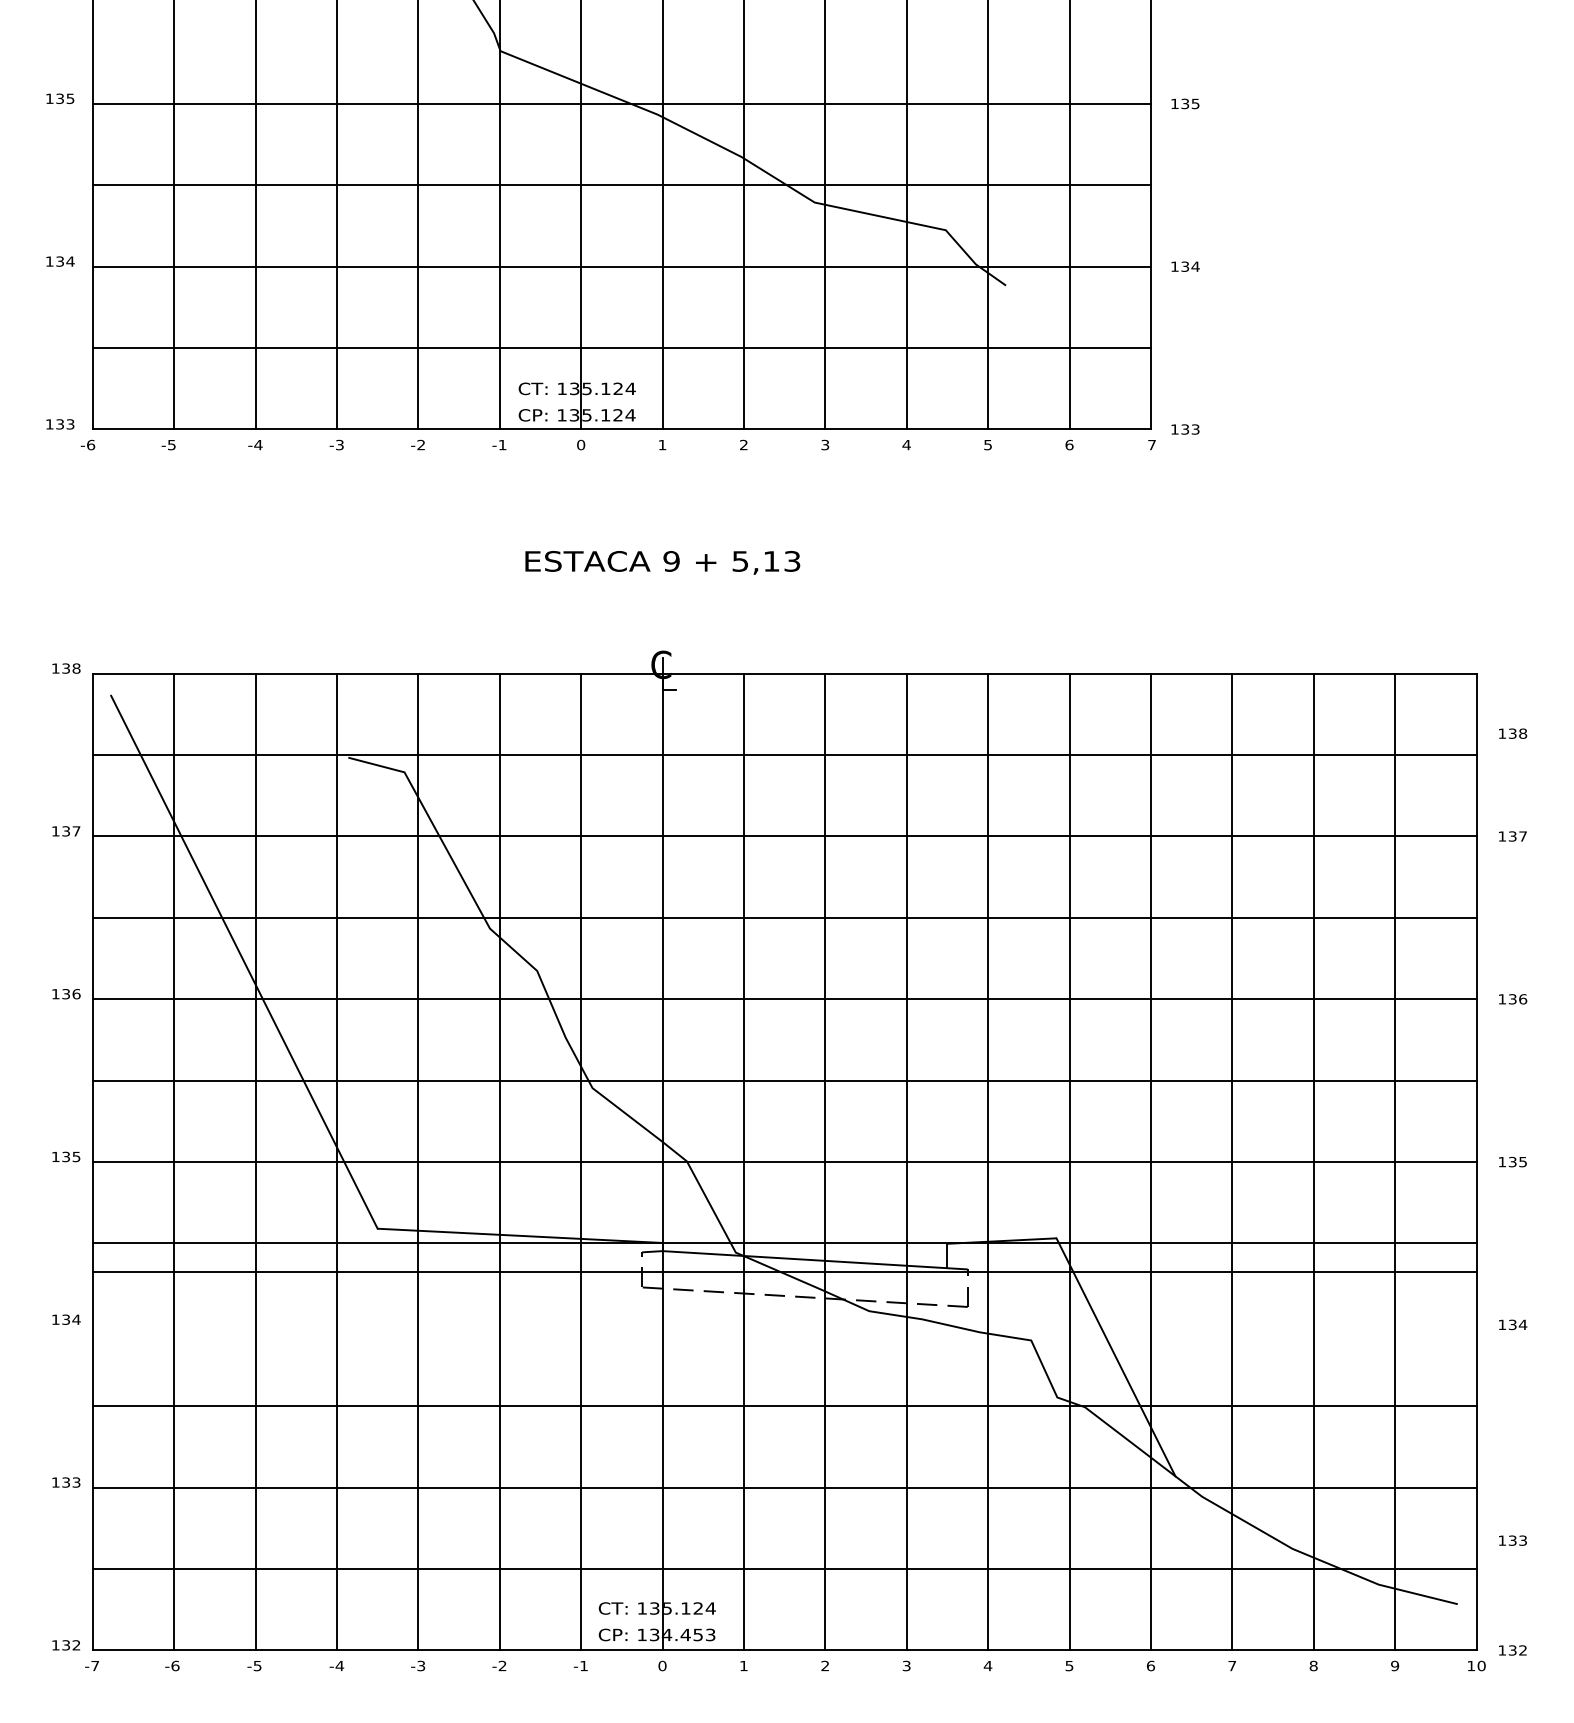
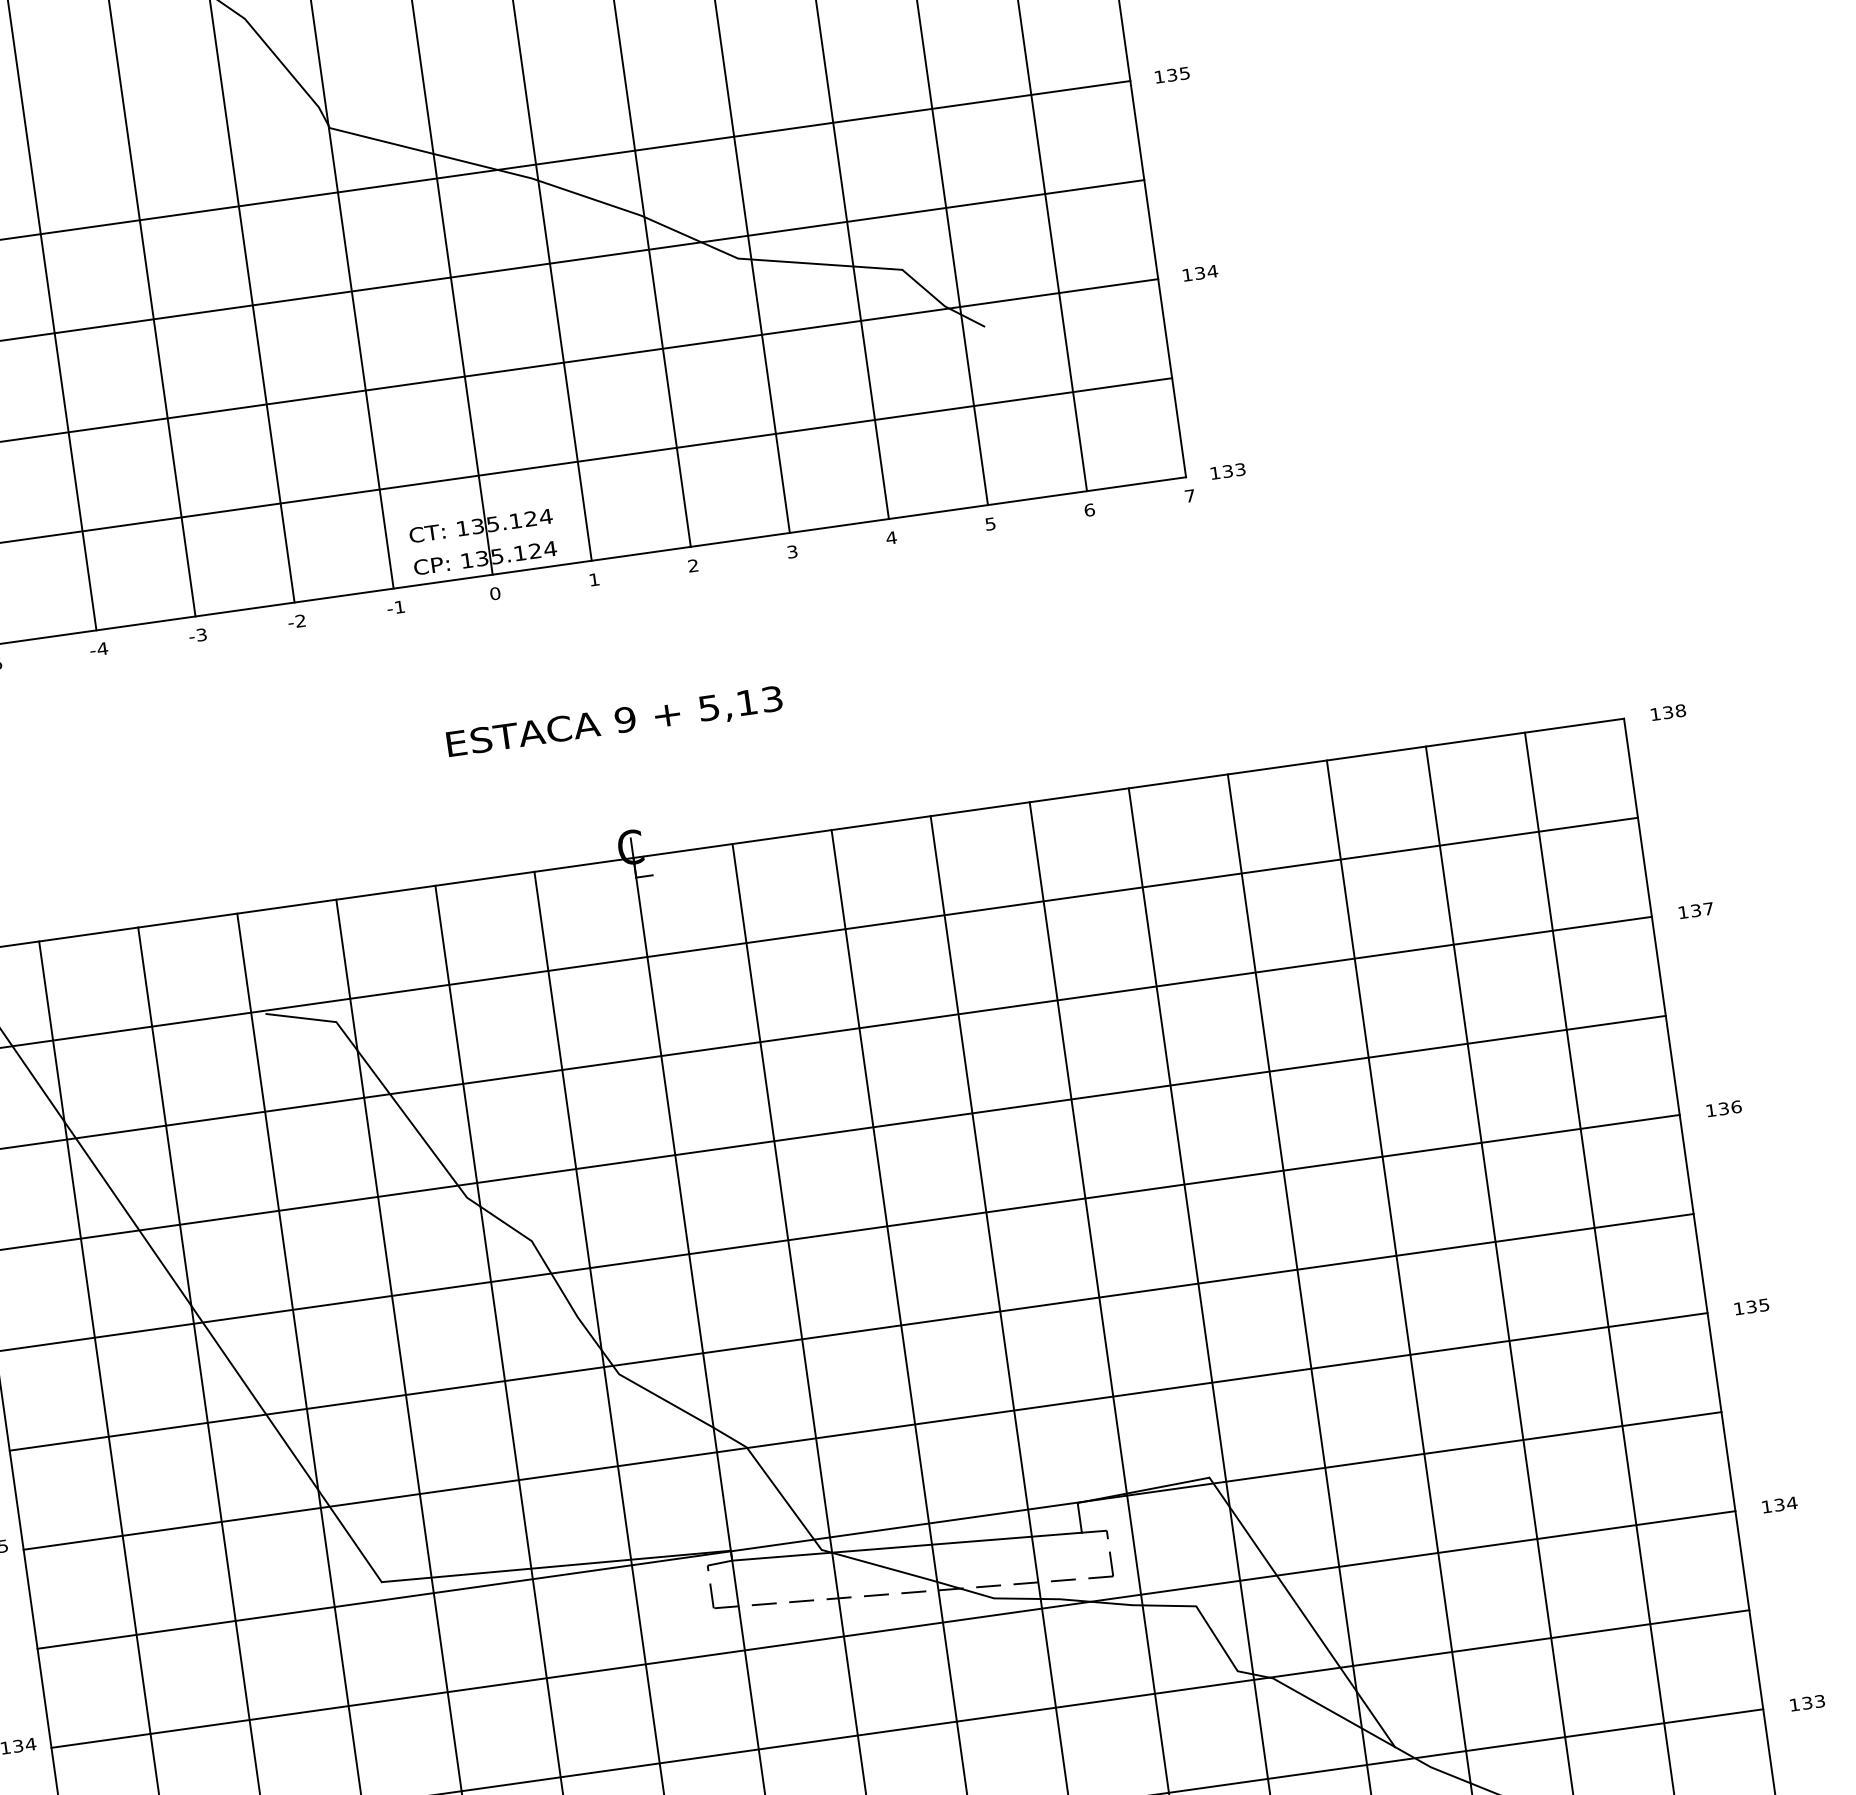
text: (1513, 733) -> (1669, 712), moved
line: (784, 1271) -> (893, 1629), moved
text: (1512, 1540) -> (1807, 1702), moved

